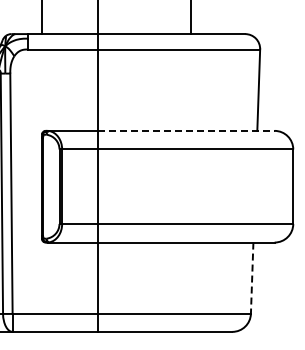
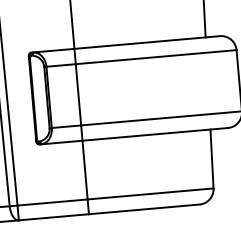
line: (186, 130) -> (147, 42), dashed -> solid
line: (252, 278) -> (212, 159), dashed -> solid

